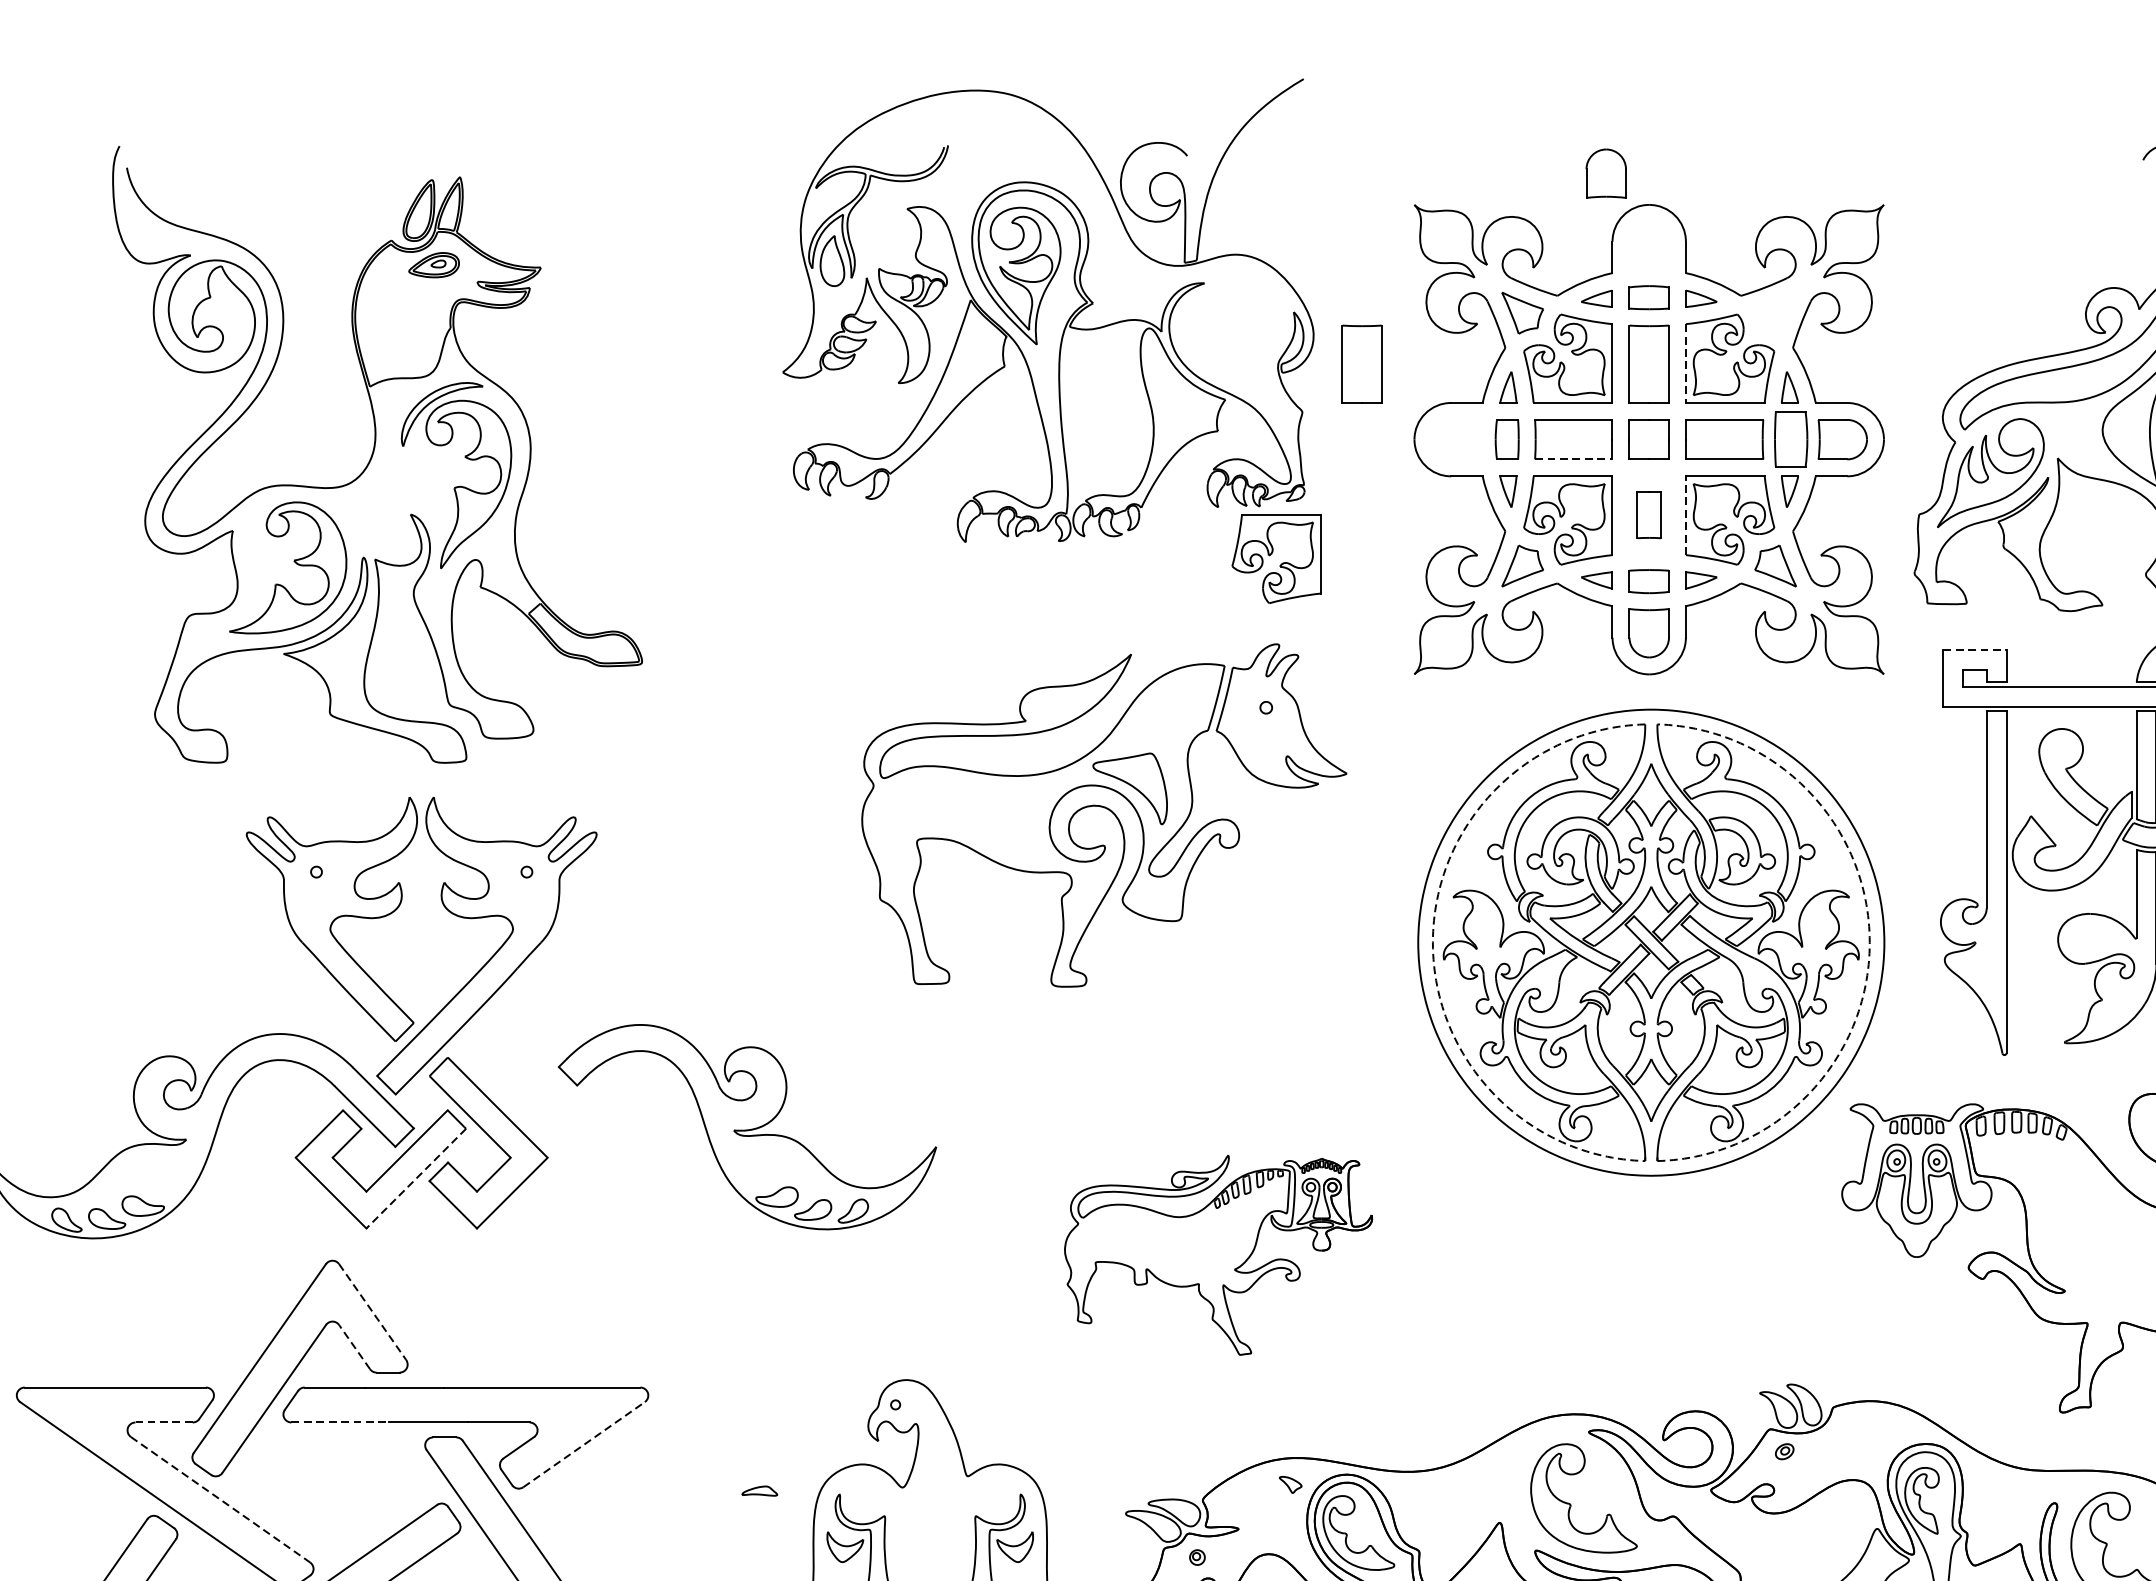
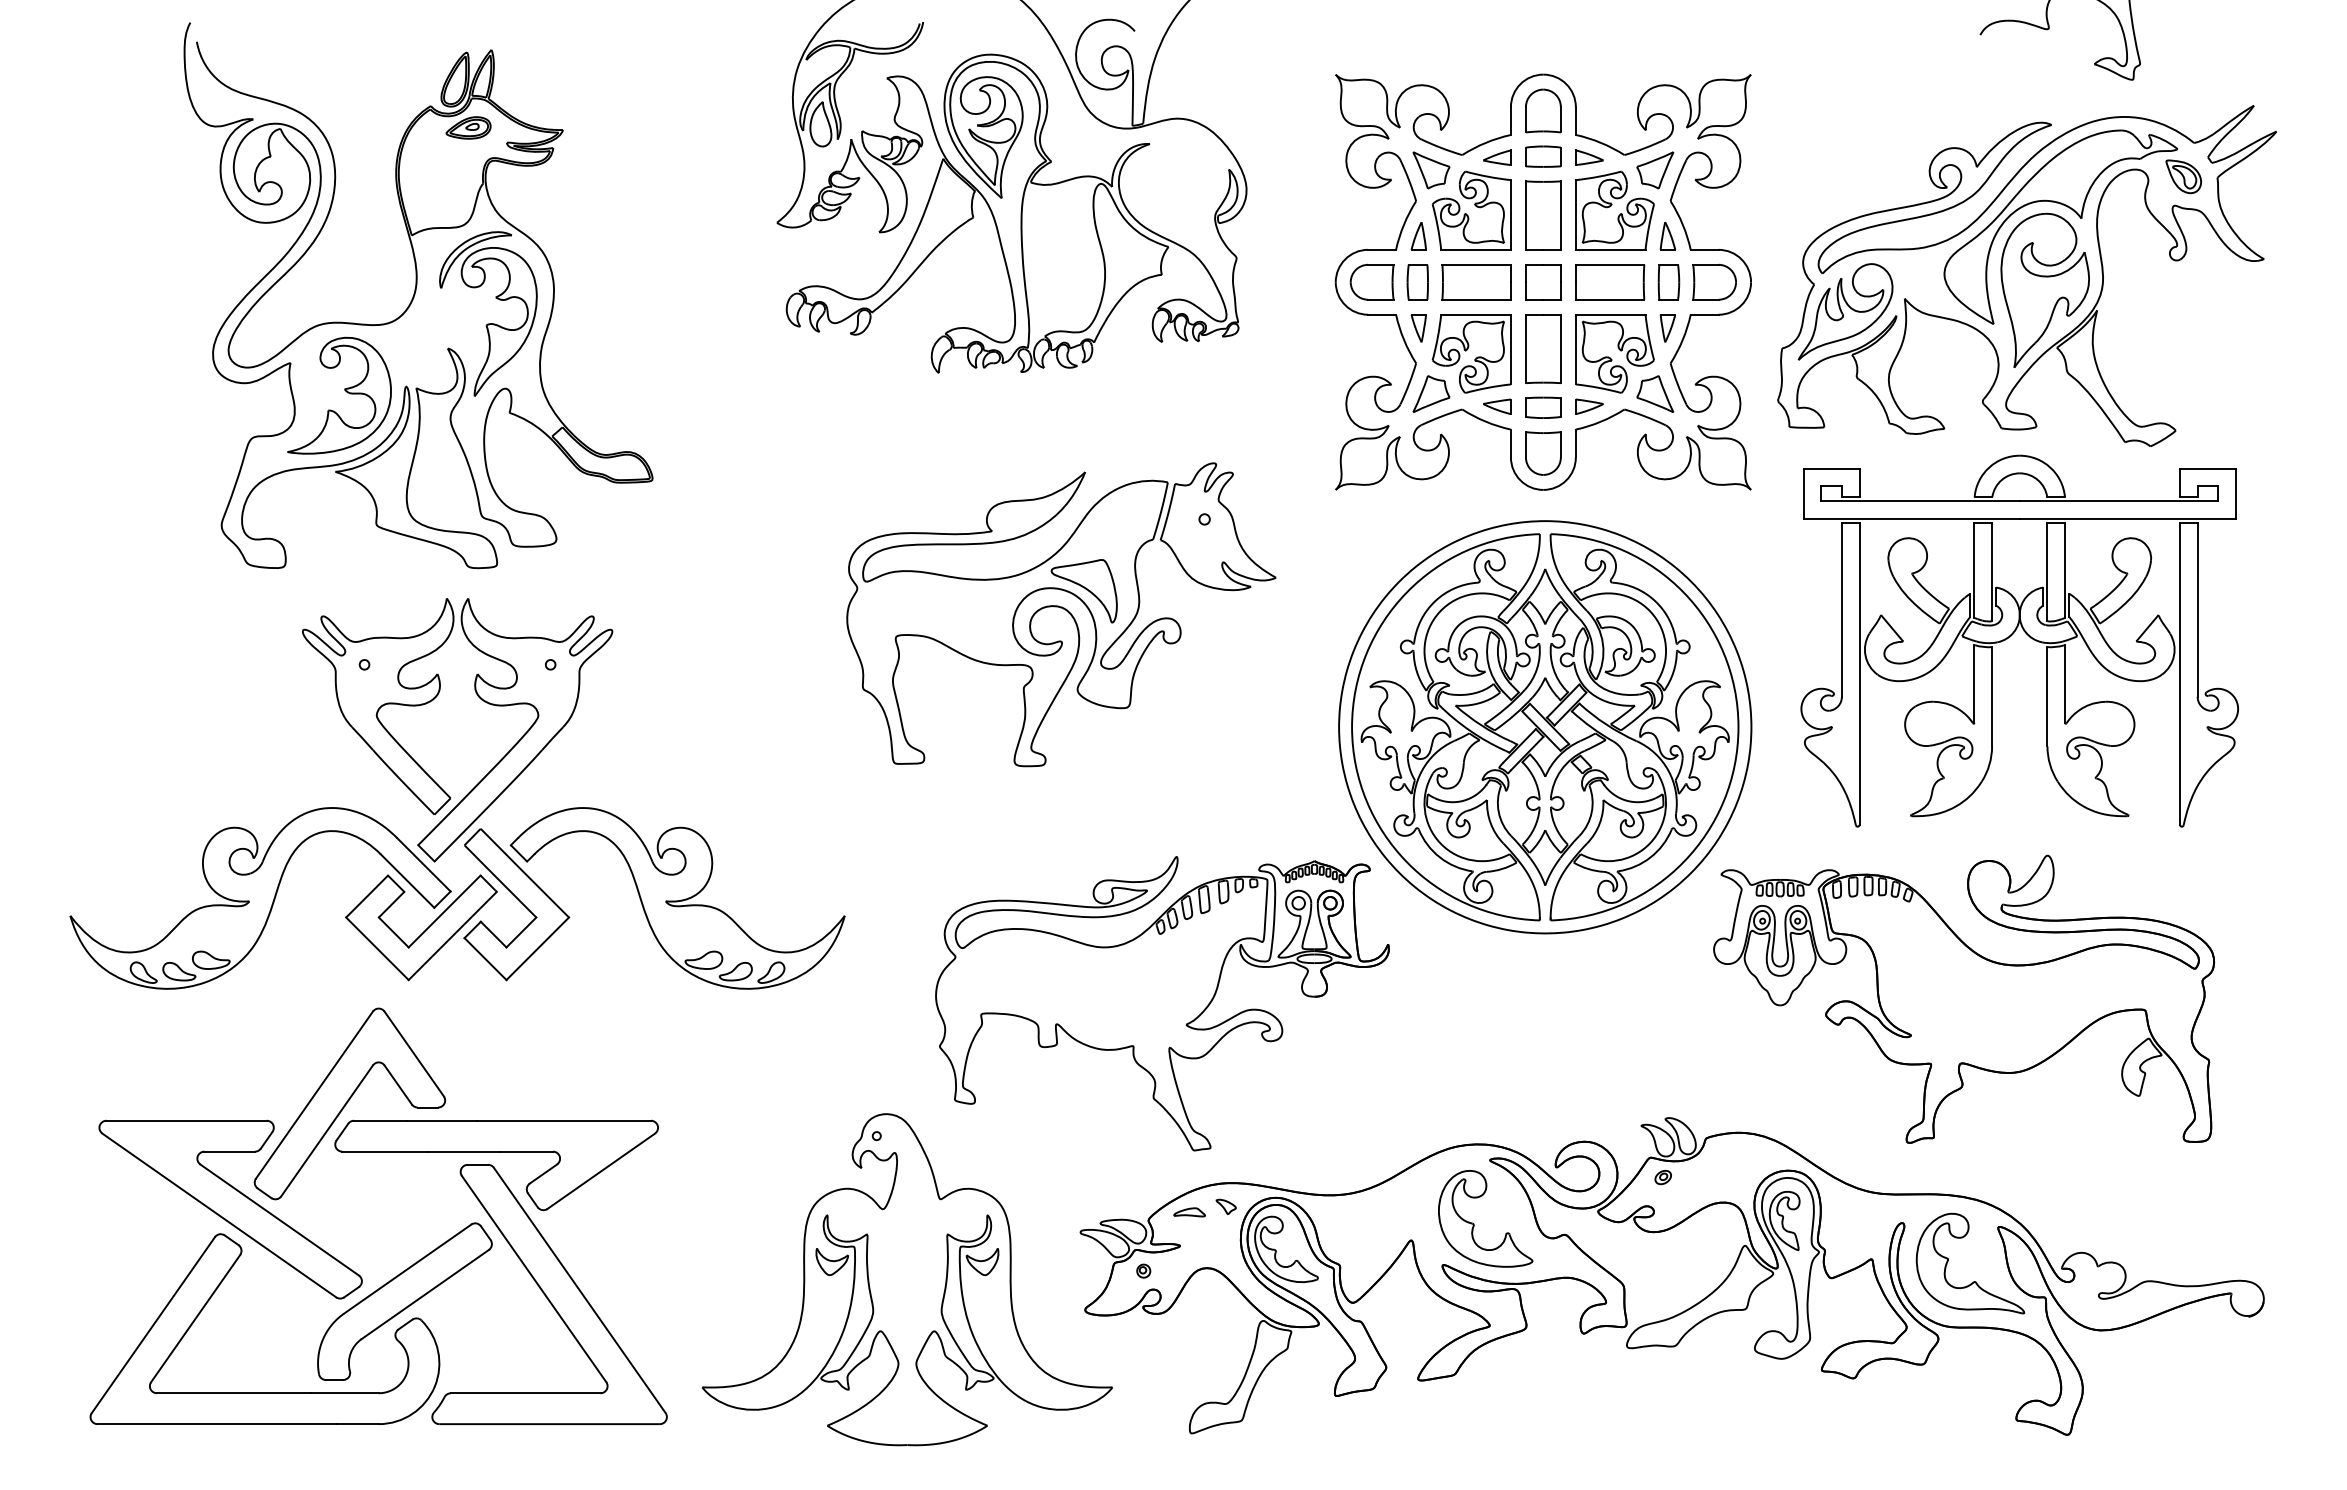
part: (1606, 173) -> (1543, 110), moved
part: (1775, 313) -> (1655, 170), added
line: (1685, 363) -> (1575, 214), dashed -> solid
part: (1362, 364) -> (1289, 215), removed
part: (1454, 439) -> (1371, 282), added
part: (1790, 439) -> (1668, 282), size x0.71
line: (1574, 459) -> (1477, 299), dashed -> solid
part: (1649, 514) -> (1543, 348), size x1.67
line: (1685, 515) -> (1575, 349), dashed -> solid
part: (1276, 558) -> (1213, 387), removed
line: (1976, 650) -> (1832, 468), dashed -> solid
arc: (1433, 942) -> (1352, 727), dashed -> solid
arc: (1869, 942) -> (1738, 727), dashed -> solid
part: (747, 1127) -> (677, 898), moved
line: (415, 1179) -> (452, 936), dashed -> solid
part: (1218, 1254) -> (1162, 1003), size x1.67
line: (372, 1311) -> (414, 1053), dashed -> solid
line: (354, 1346) -> (398, 1084), dashed -> solid
line: (163, 1422) -> (229, 1151), dashed -> solid
line: (341, 1422) -> (386, 1151), dashed -> solid
line: (584, 1444) -> (601, 1171), dashed -> solid
part: (759, 1491) -> (1189, 1212), moved
line: (220, 1500) -> (279, 1220), dashed -> solid

